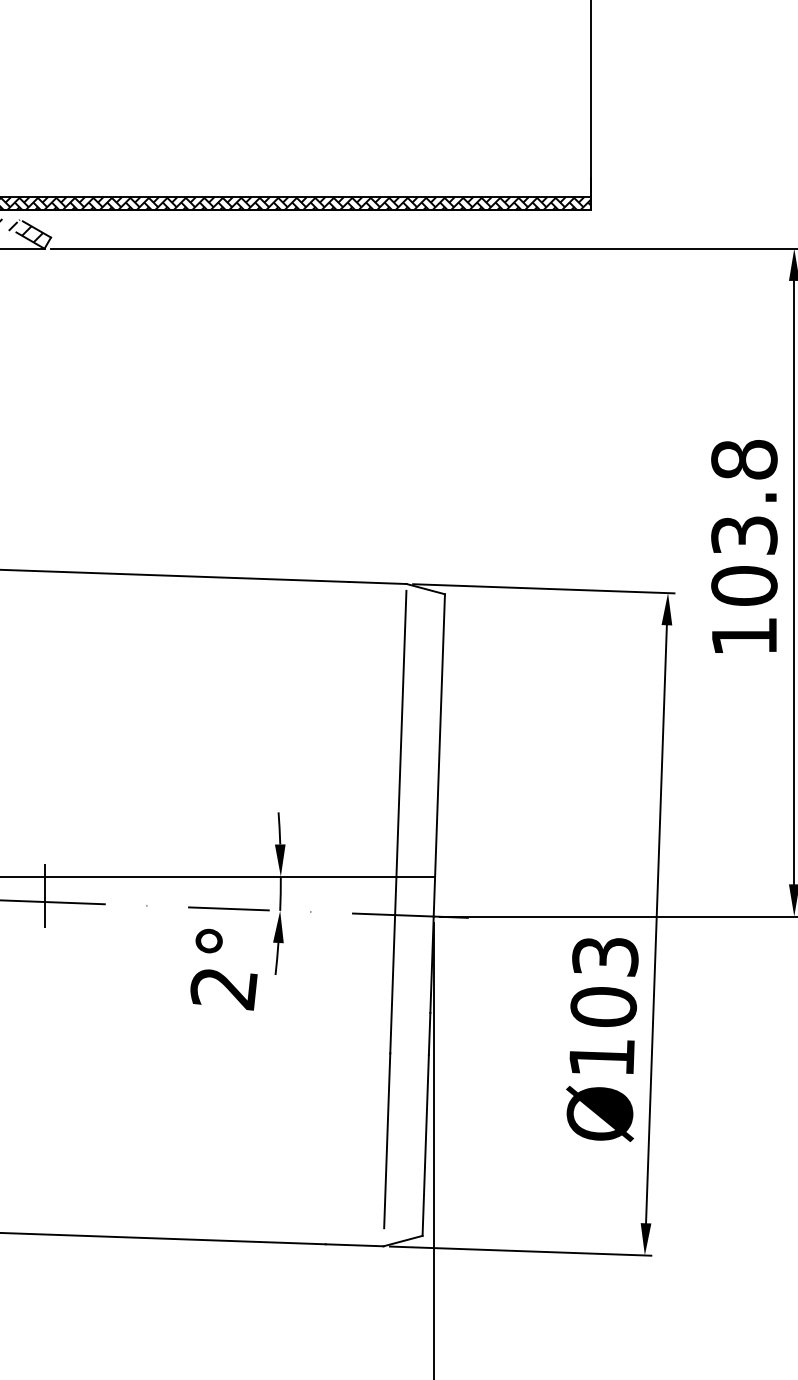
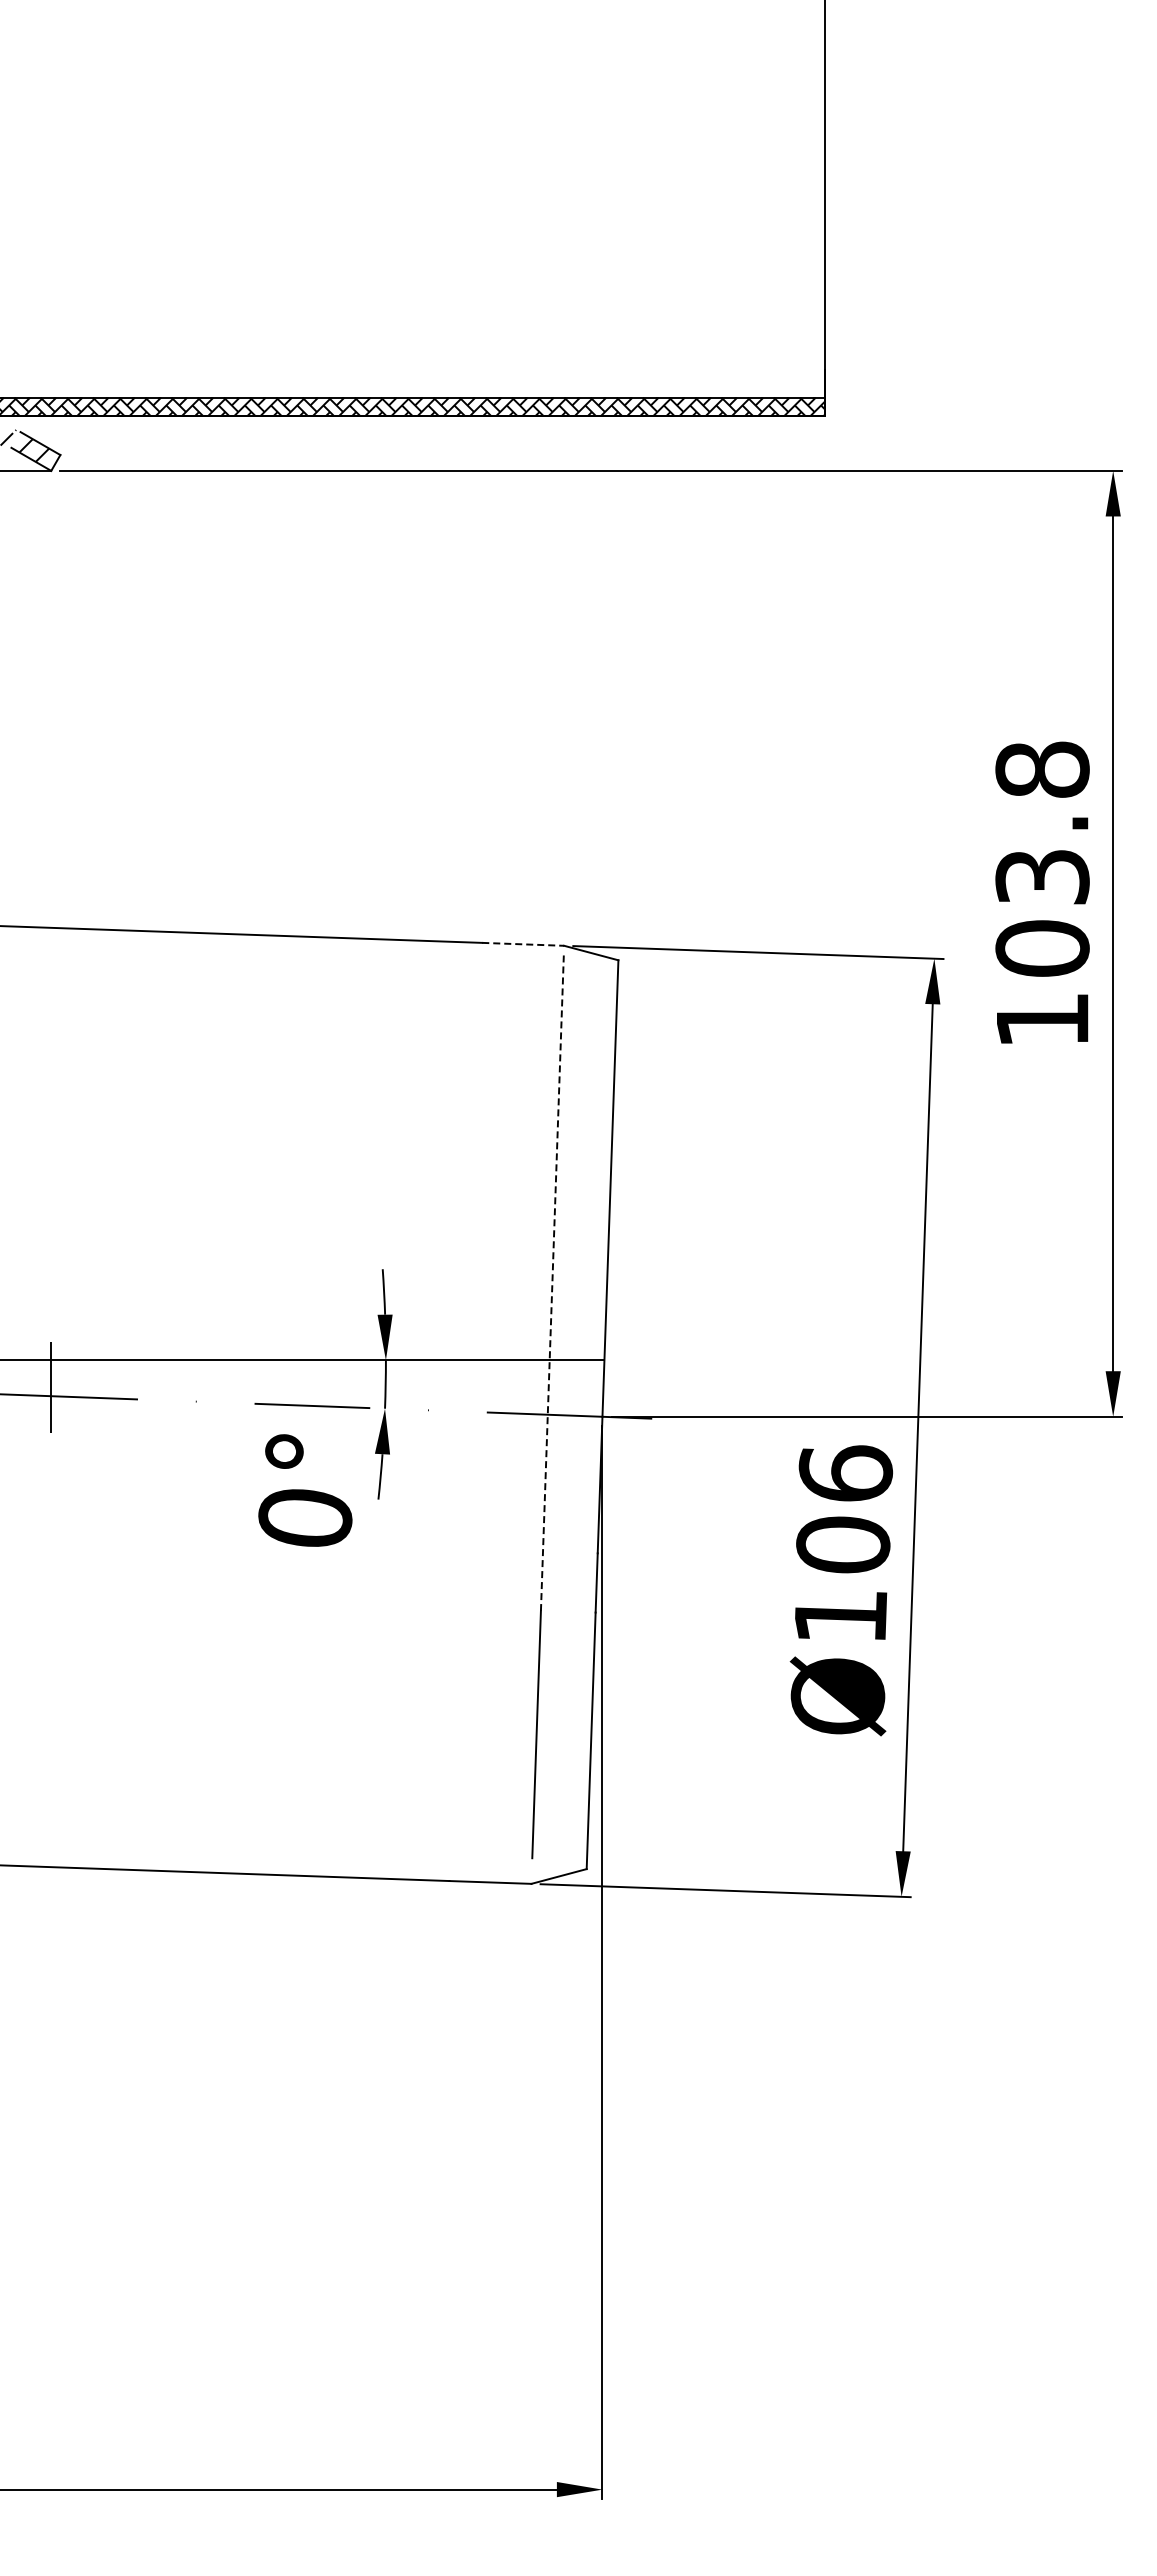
line: (377, 583) -> (523, 944), solid -> dashed
line: (398, 822) -> (552, 1283), solid -> dashed
text: (605, 956) -> (845, 1473), Ø103 -> Ø106
text: (224, 989) -> (305, 1519), 2° -> 0°

